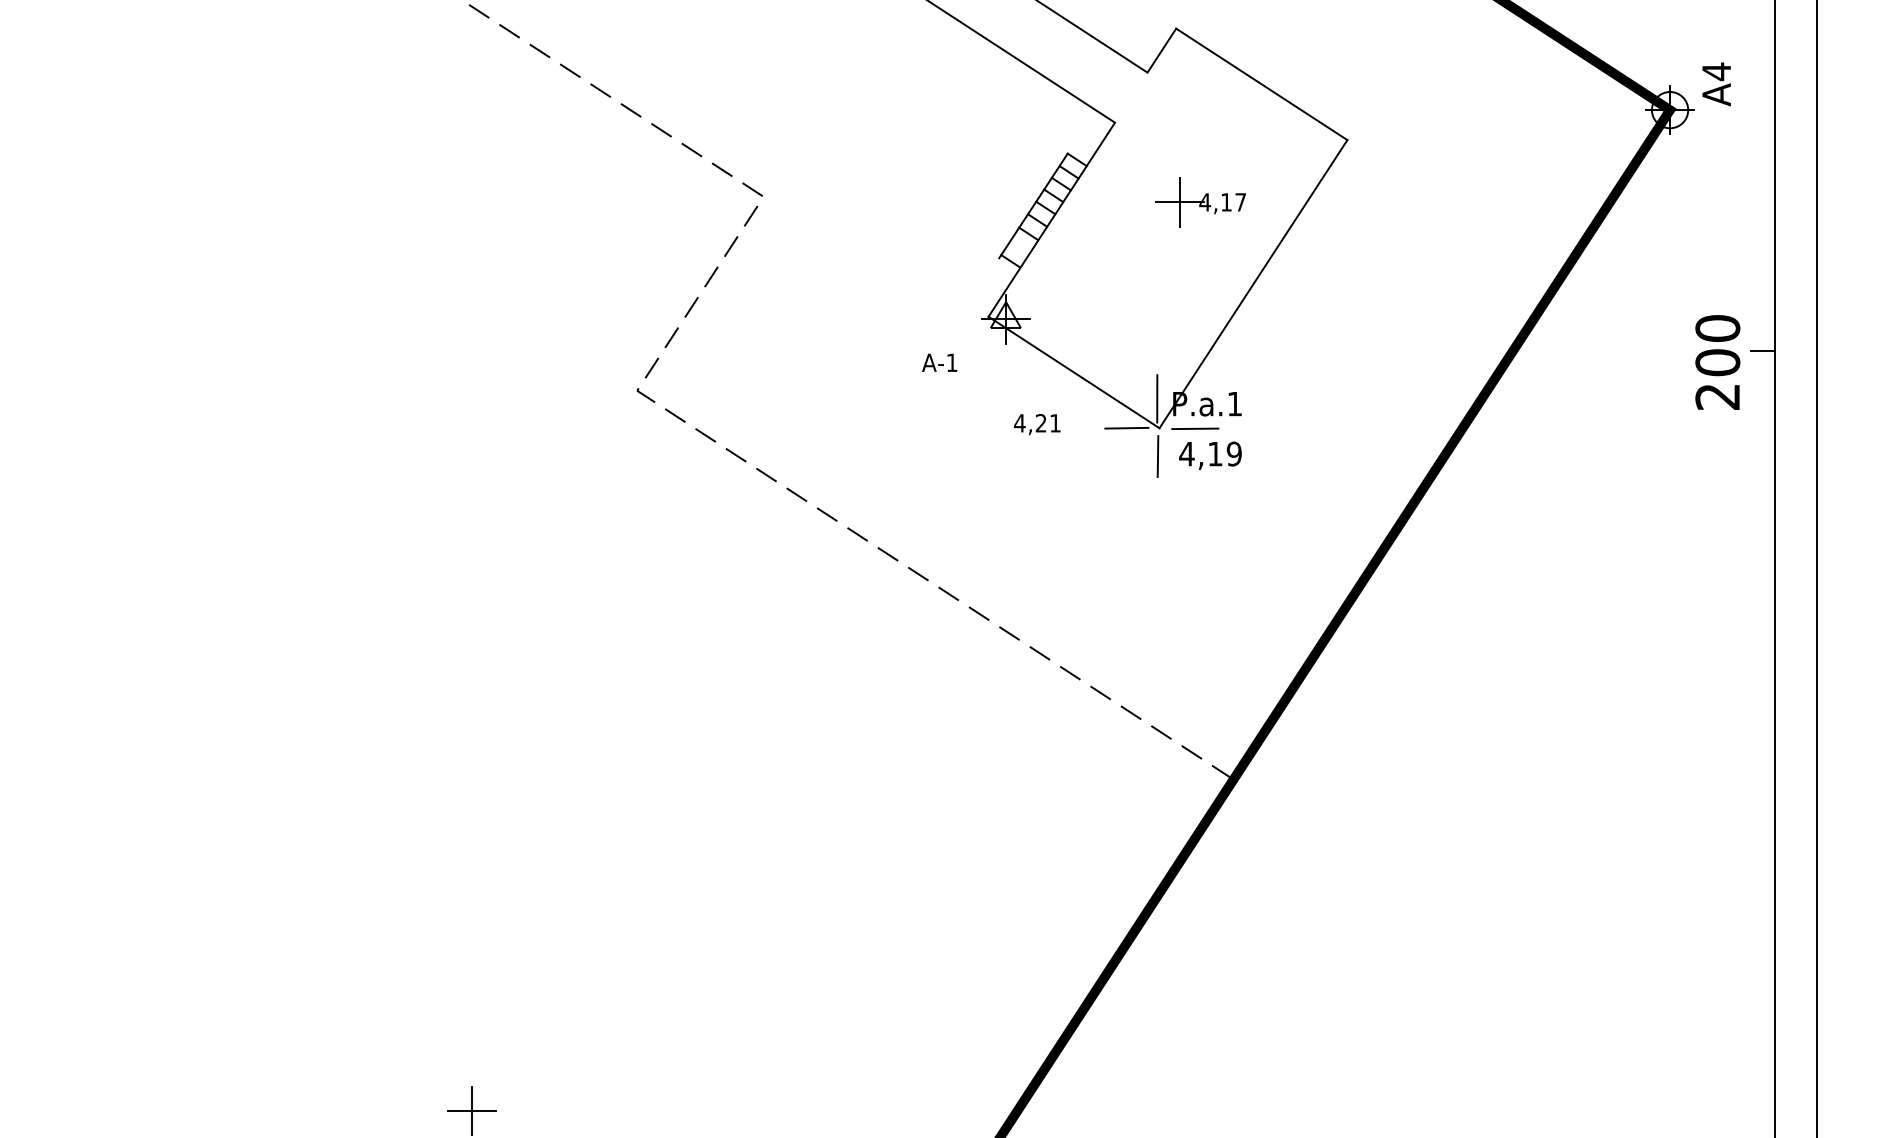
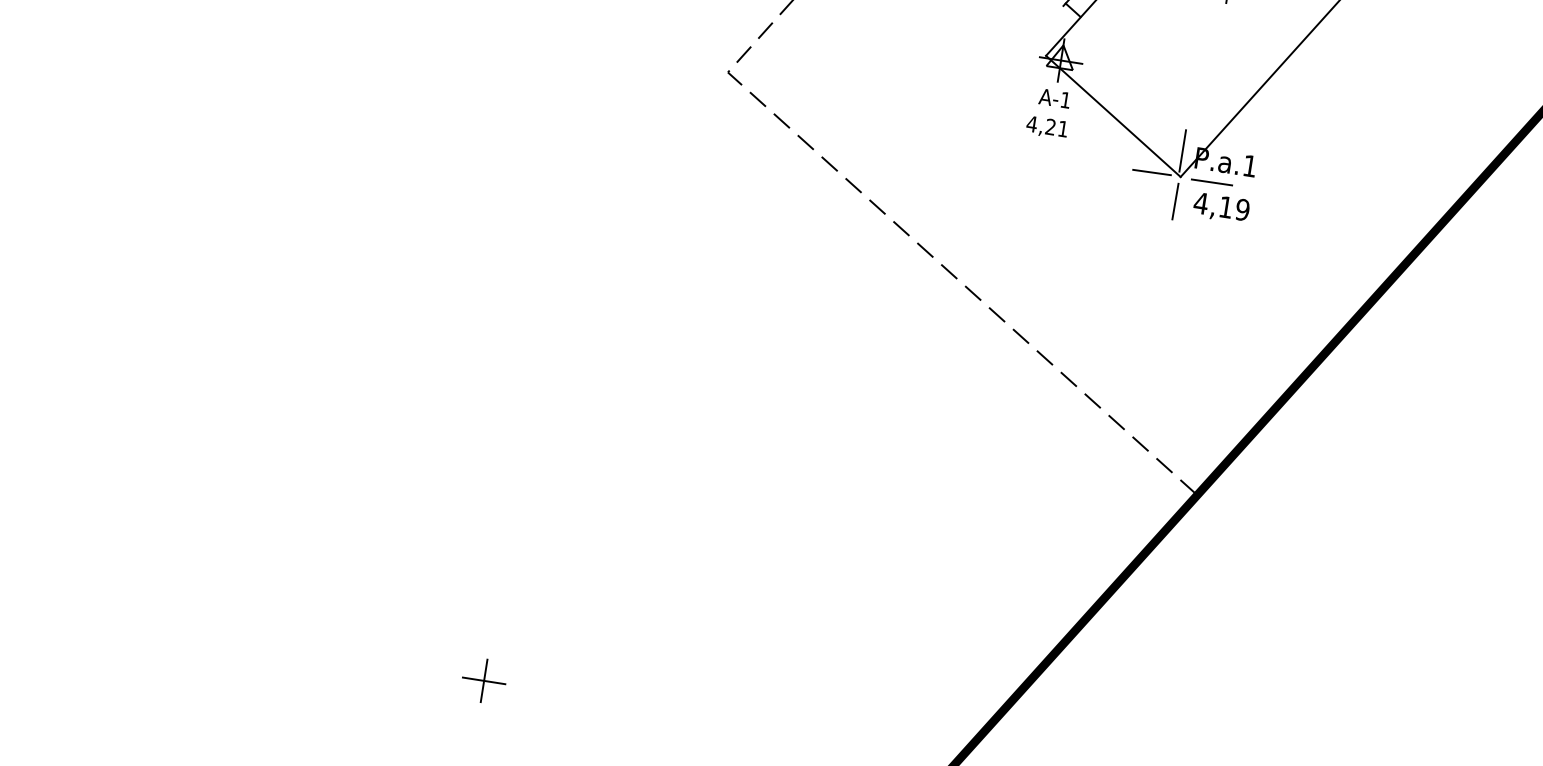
text: (939, 362) -> (1054, 98), moved
text: (1037, 424) -> (1047, 127), moved

